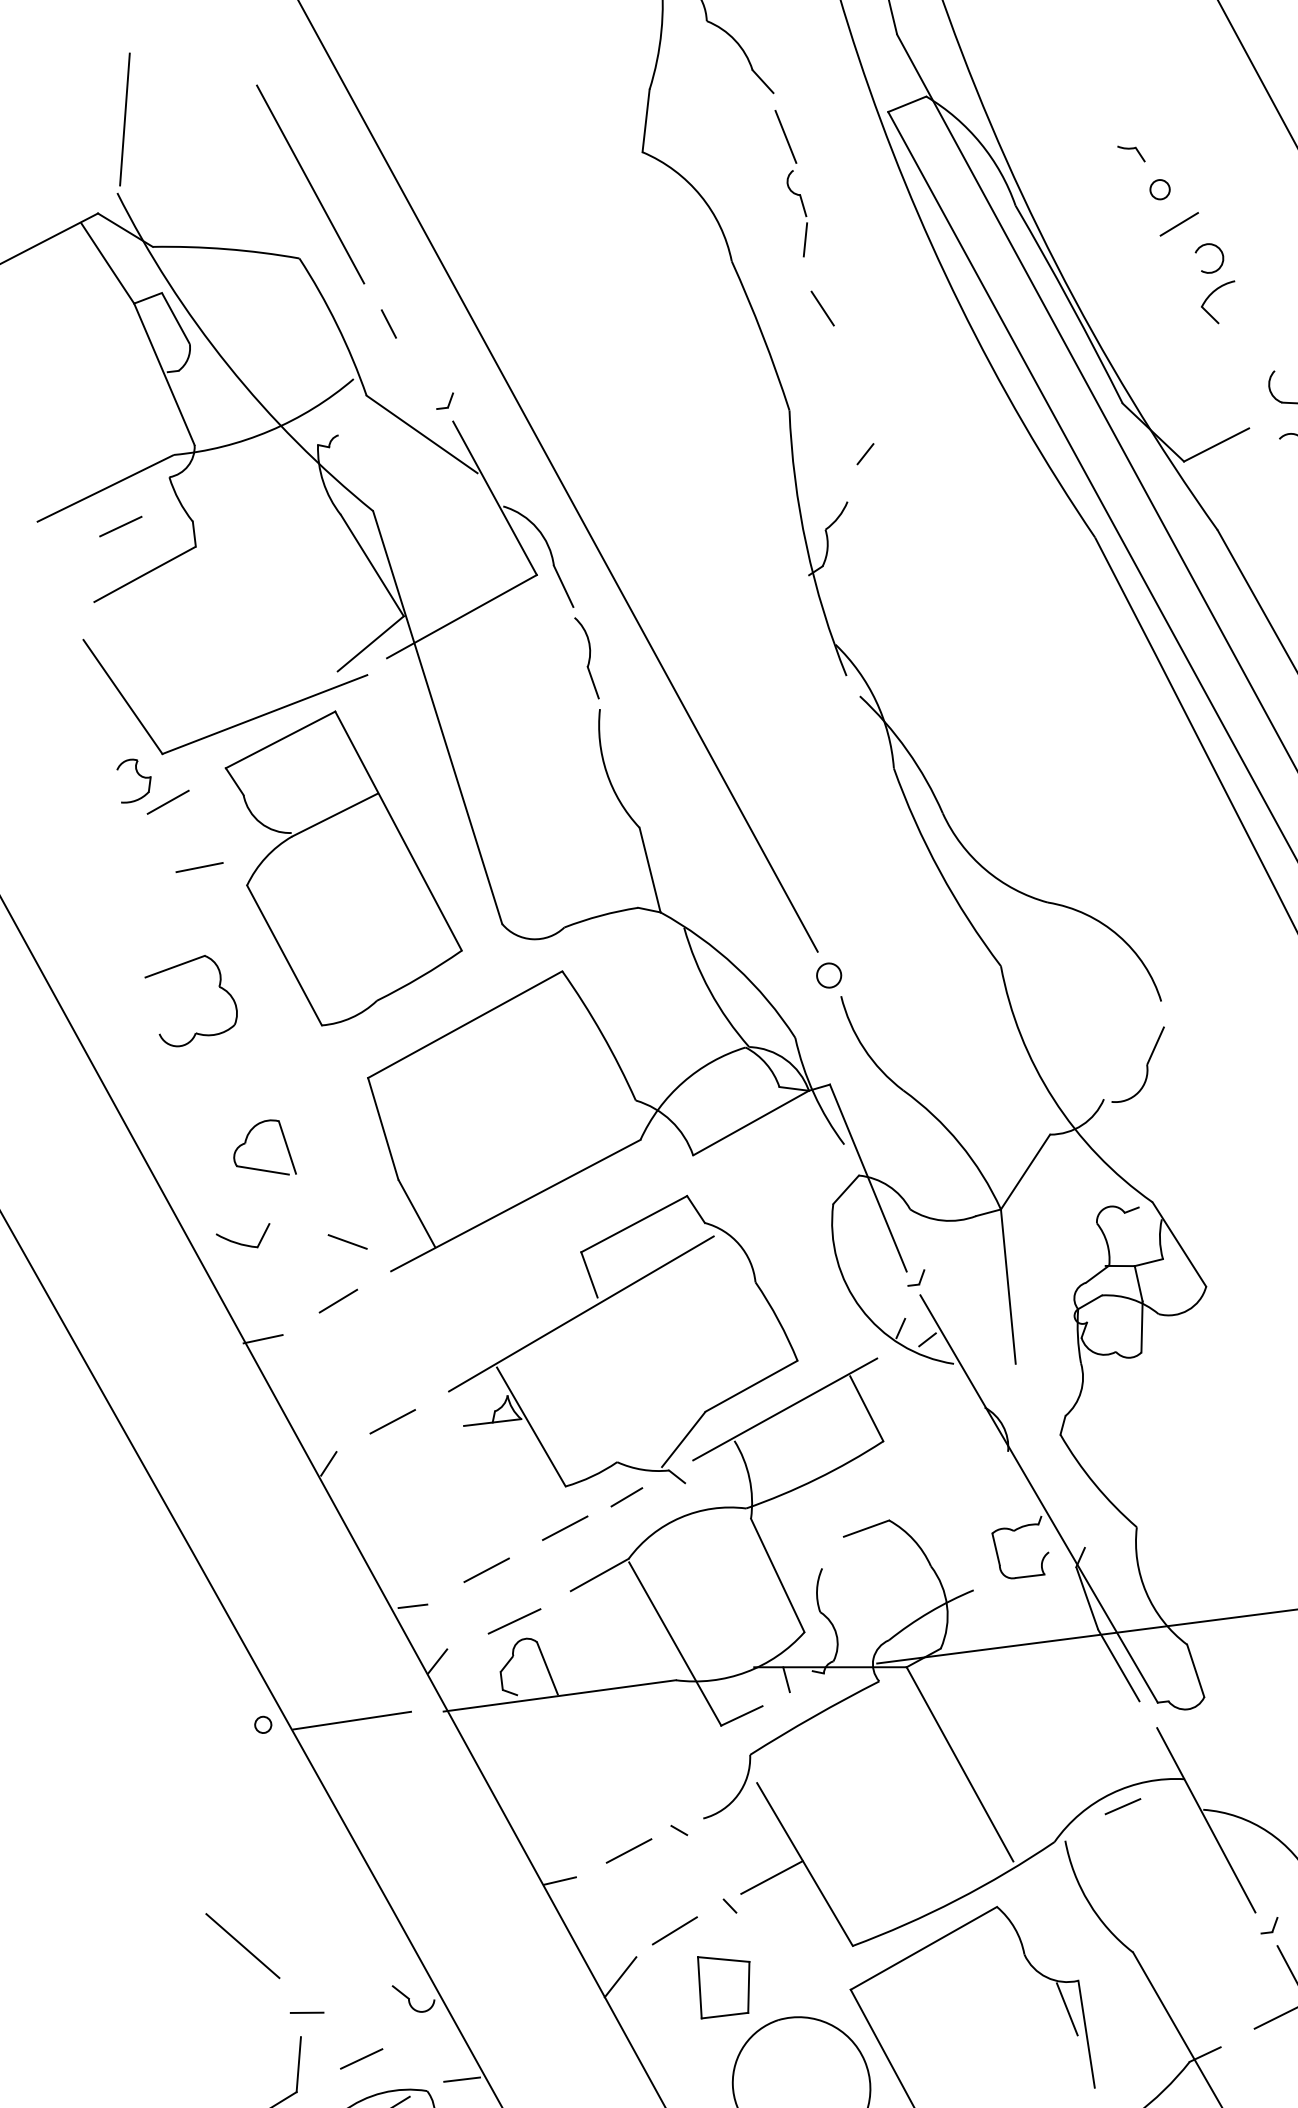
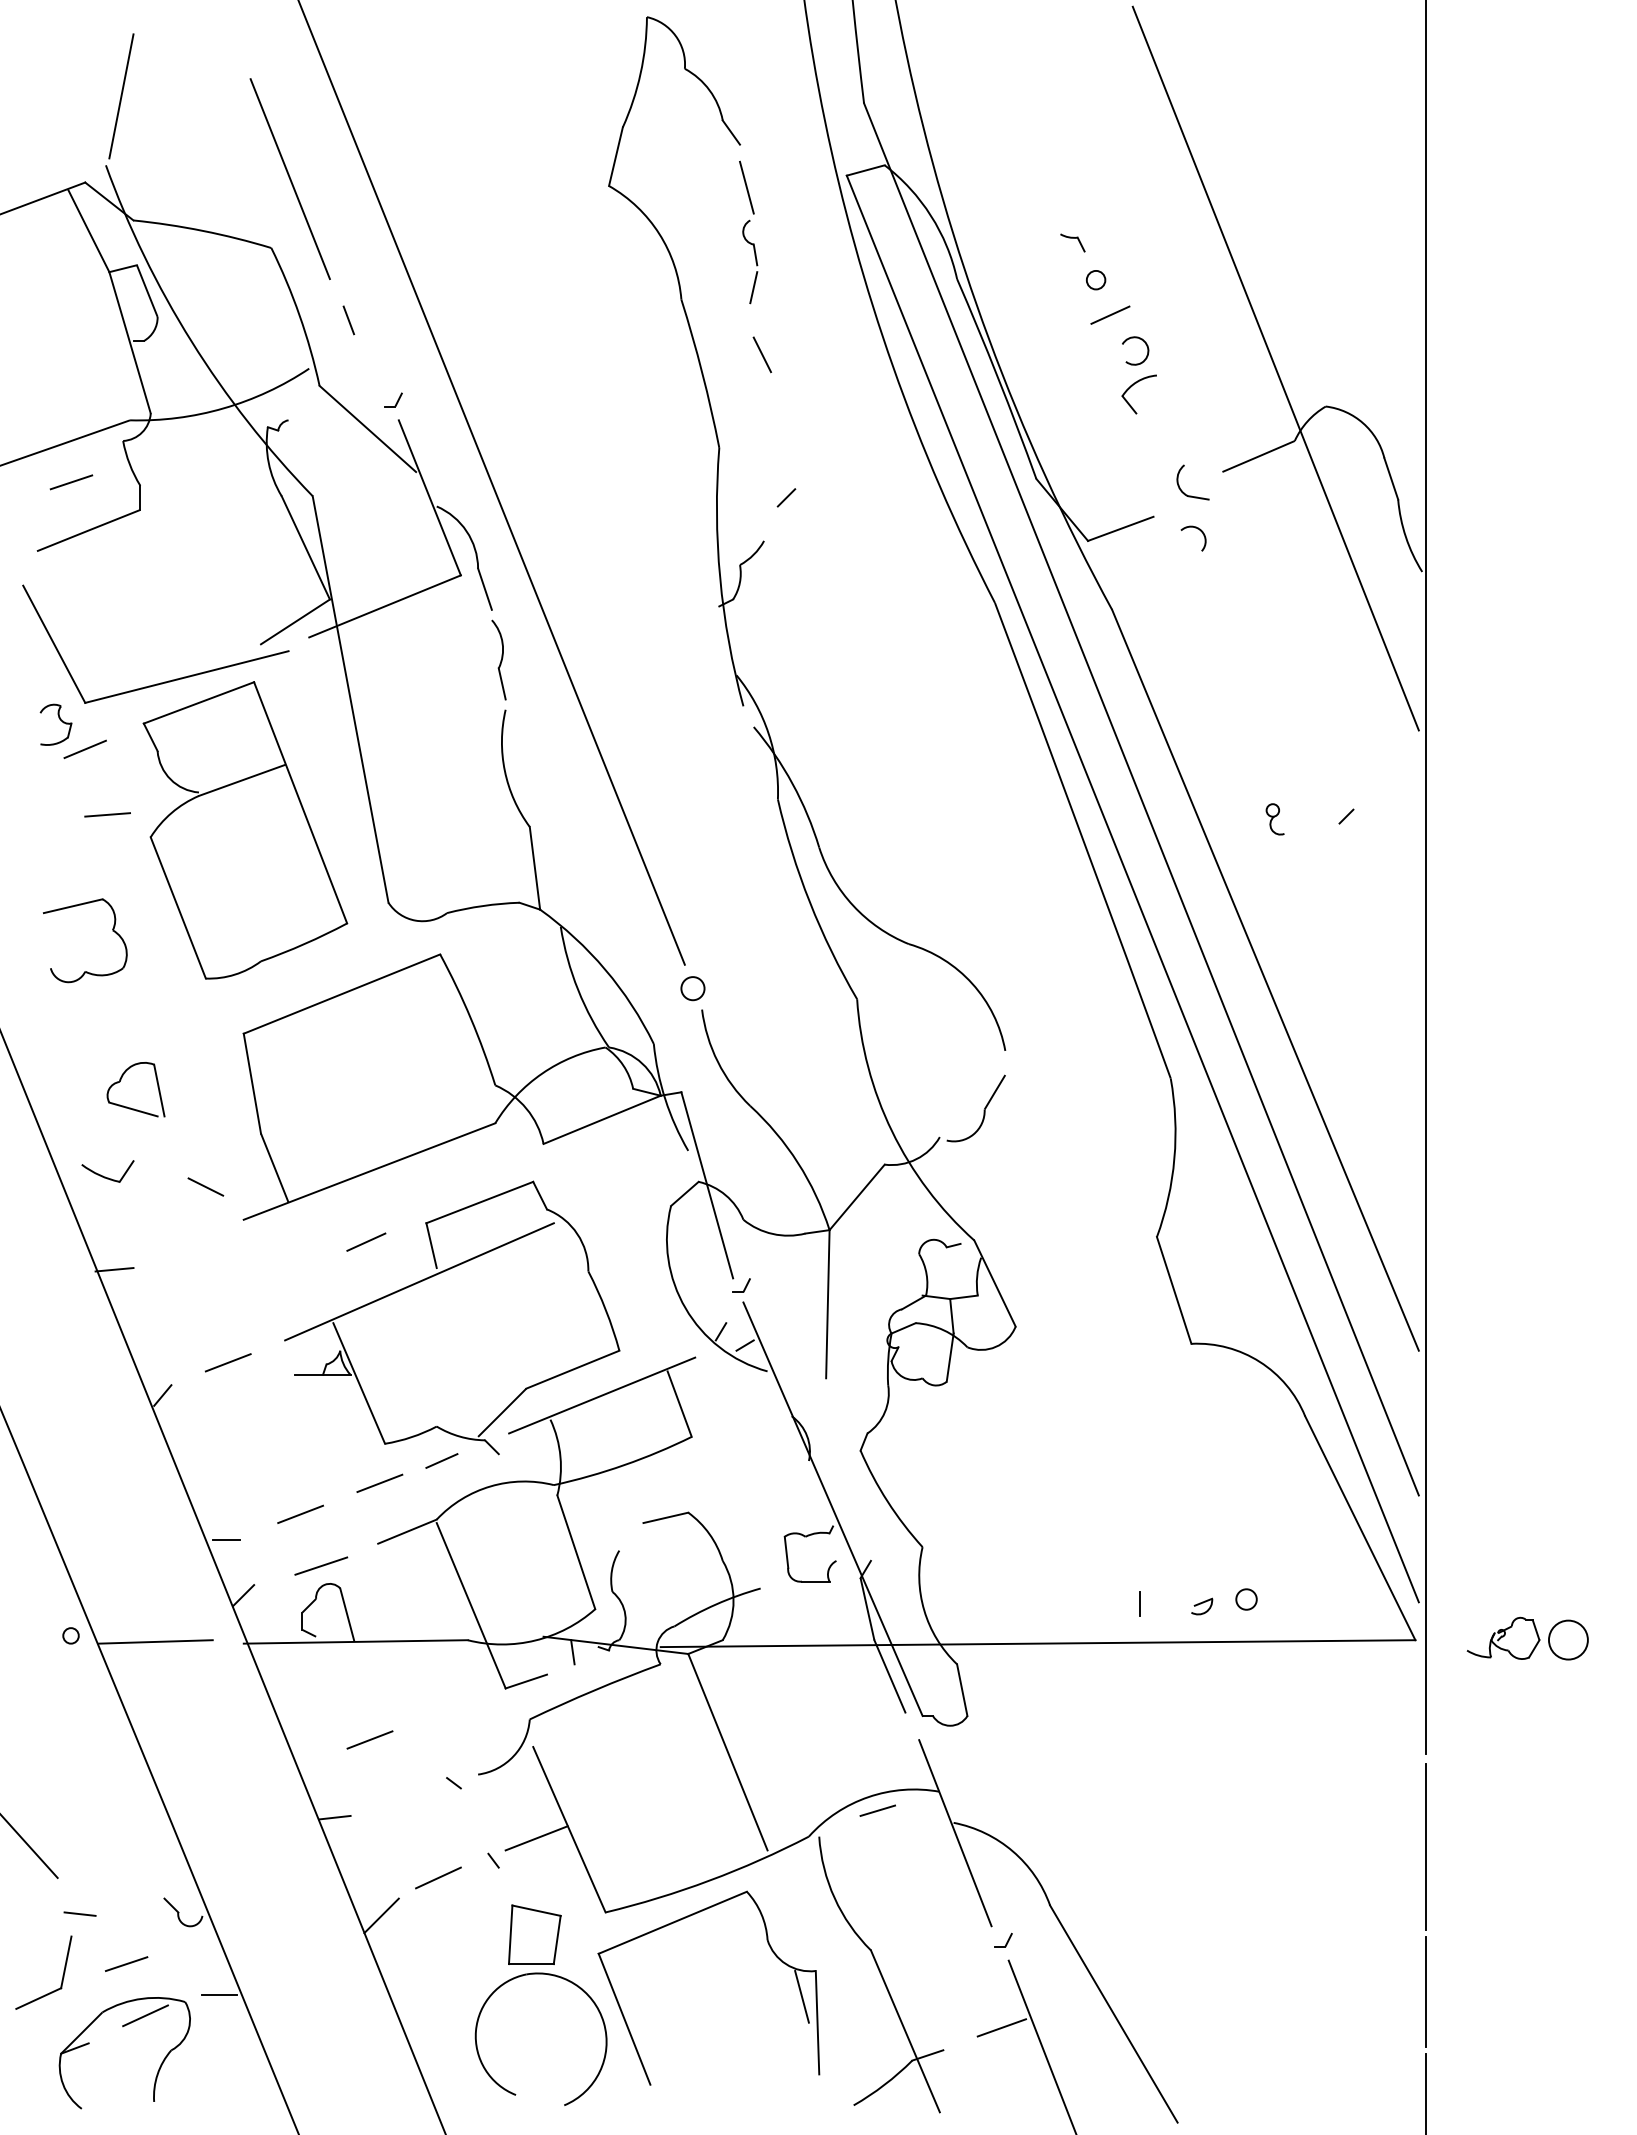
line: (338, 1300) -> (366, 1241), moved
line: (628, 1850) -> (369, 1739), moved
part: (724, 1984) -> (534, 1934), moved

